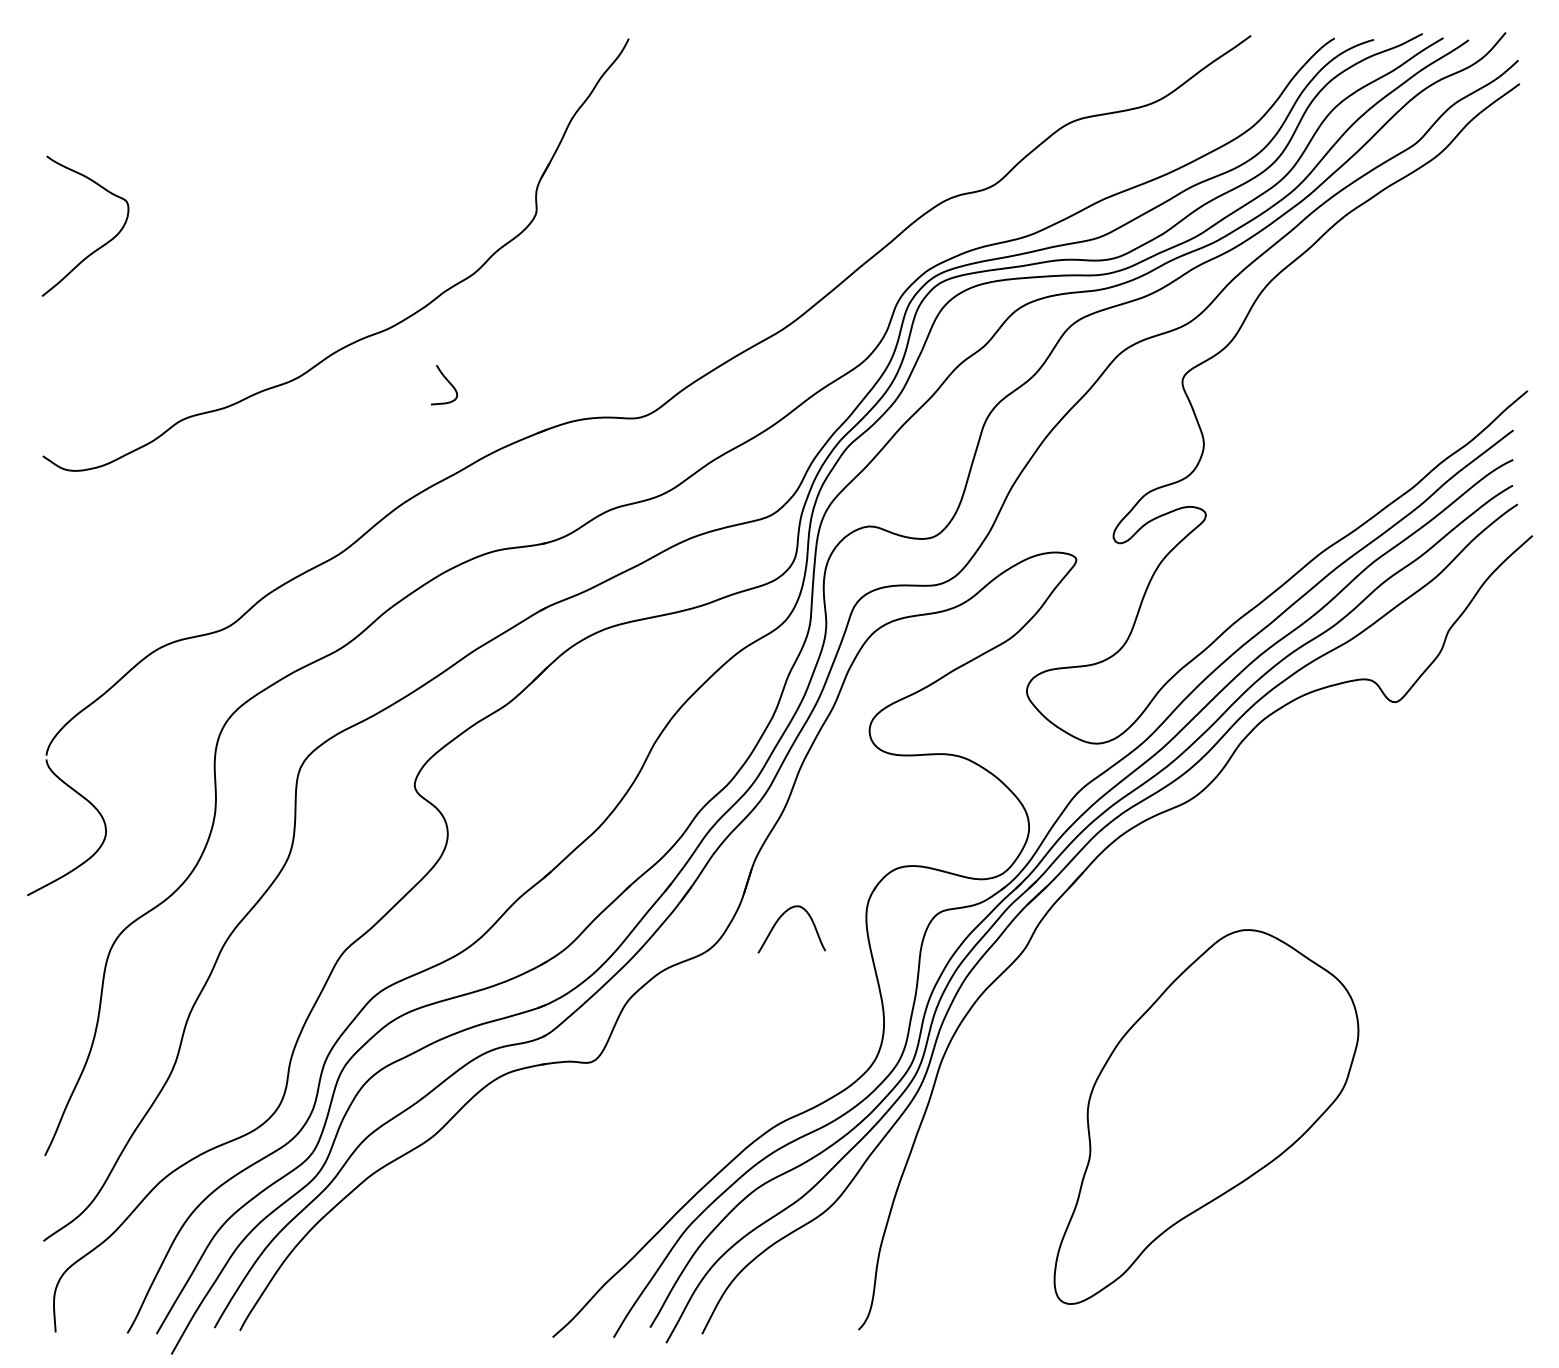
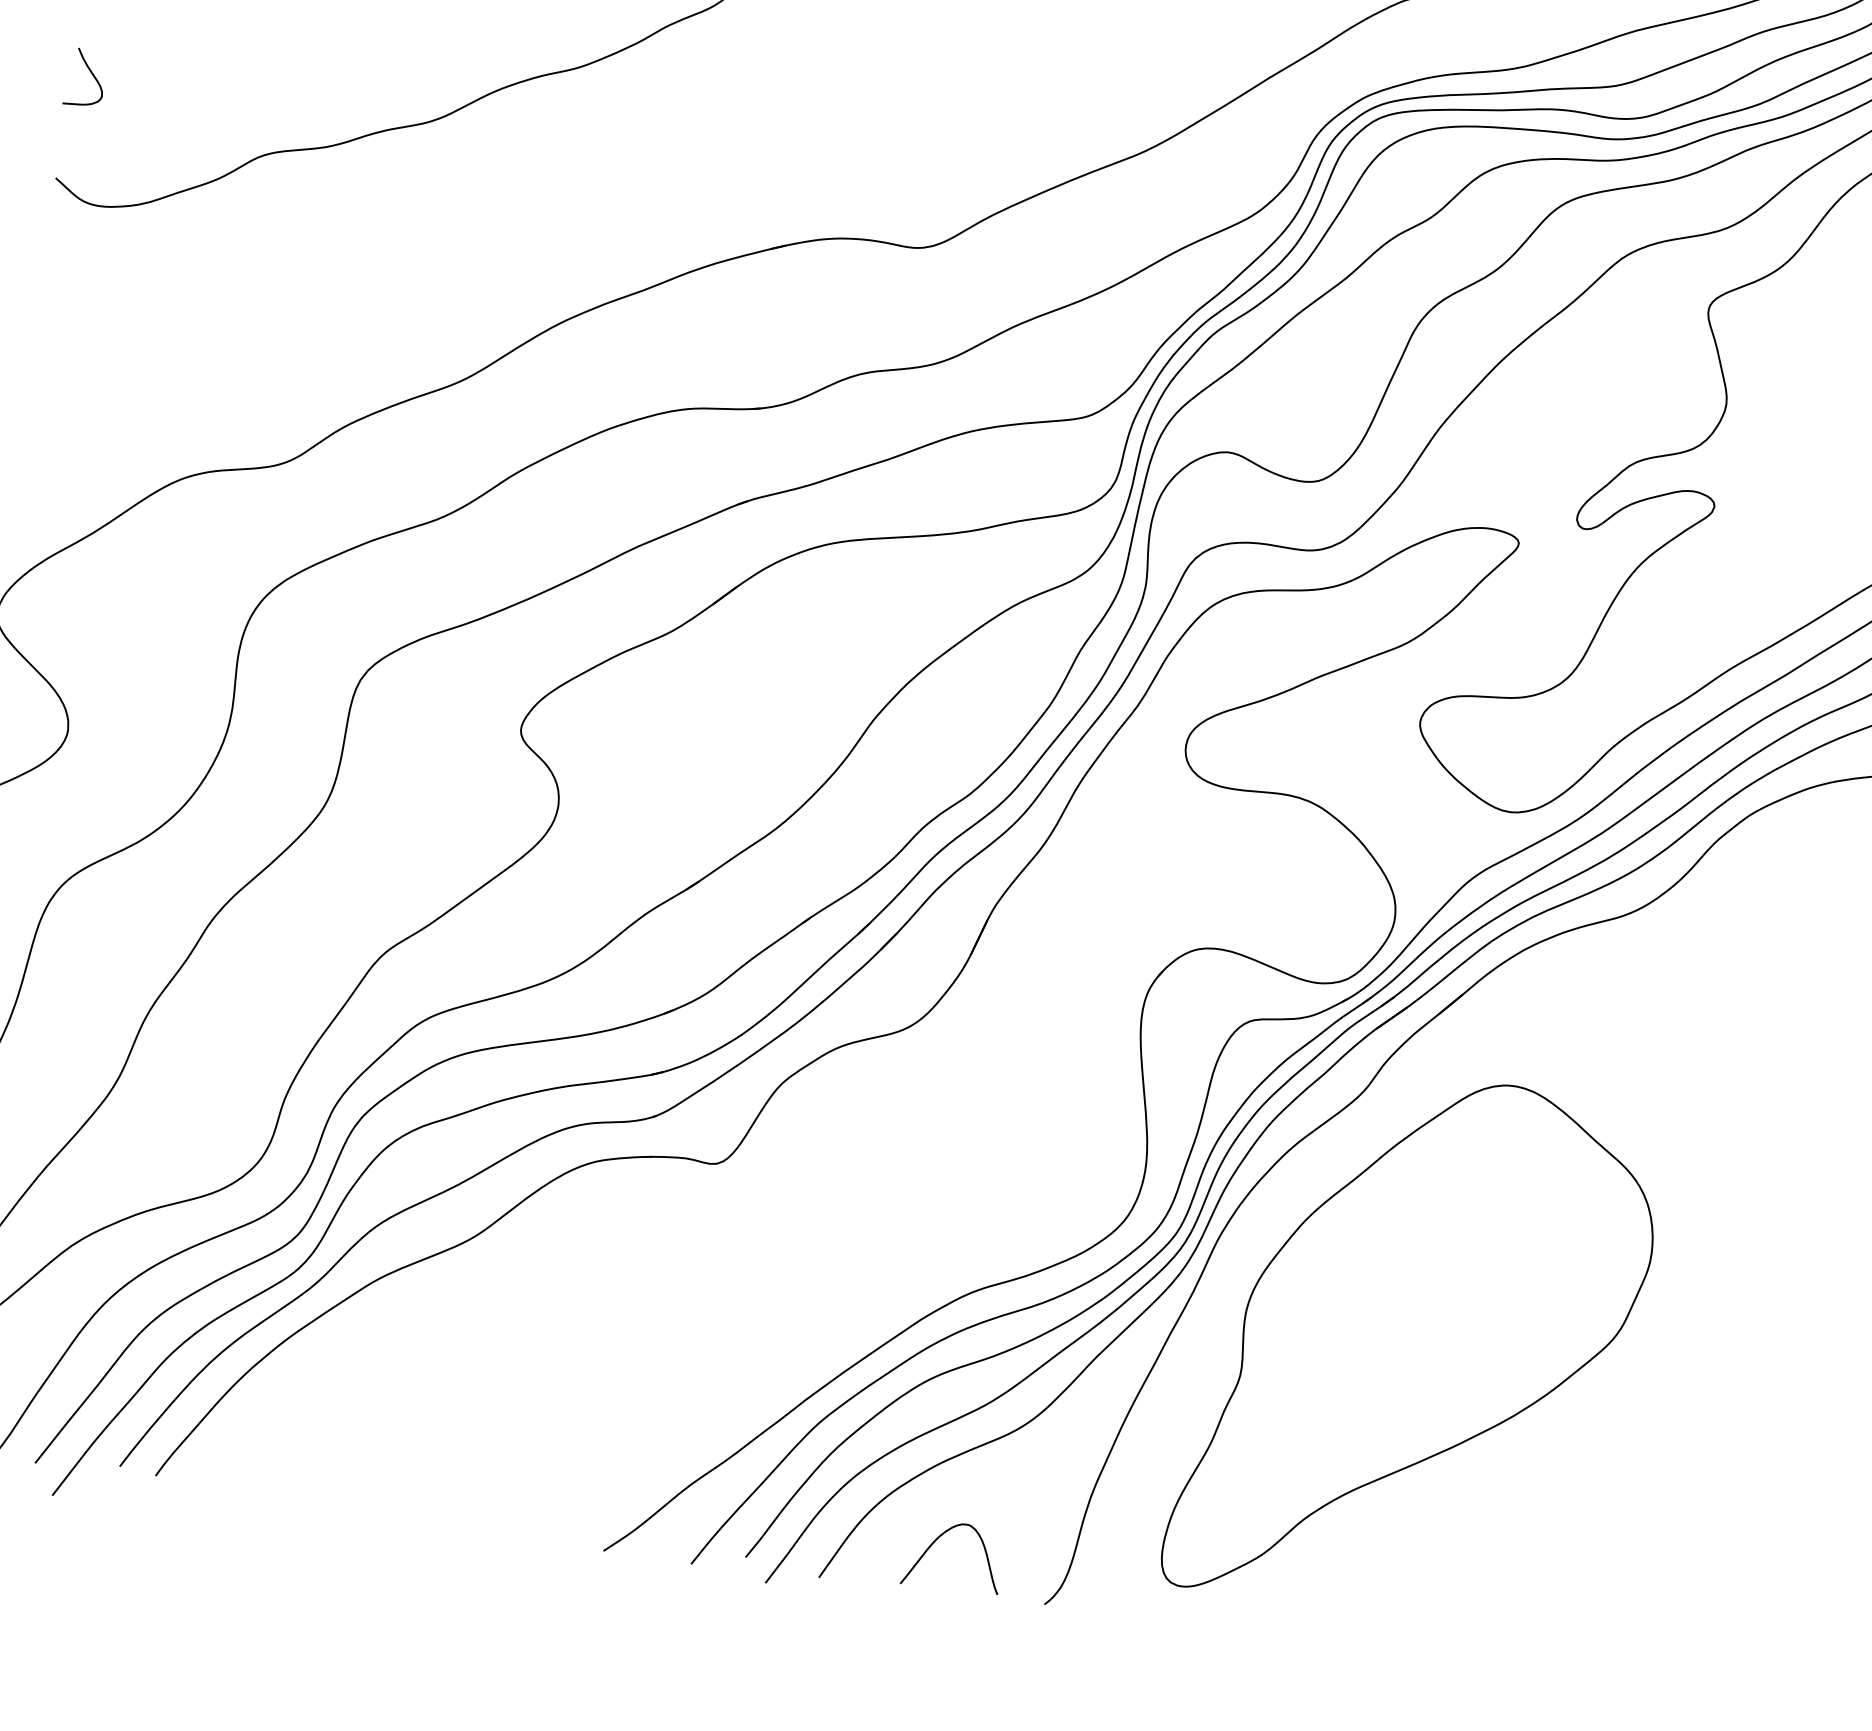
curve: (447, 381) -> (91, 73), moved
curve: (778, 921) -> (936, 1542), moved
part: (1206, 1116) -> (1415, 1345), moved

